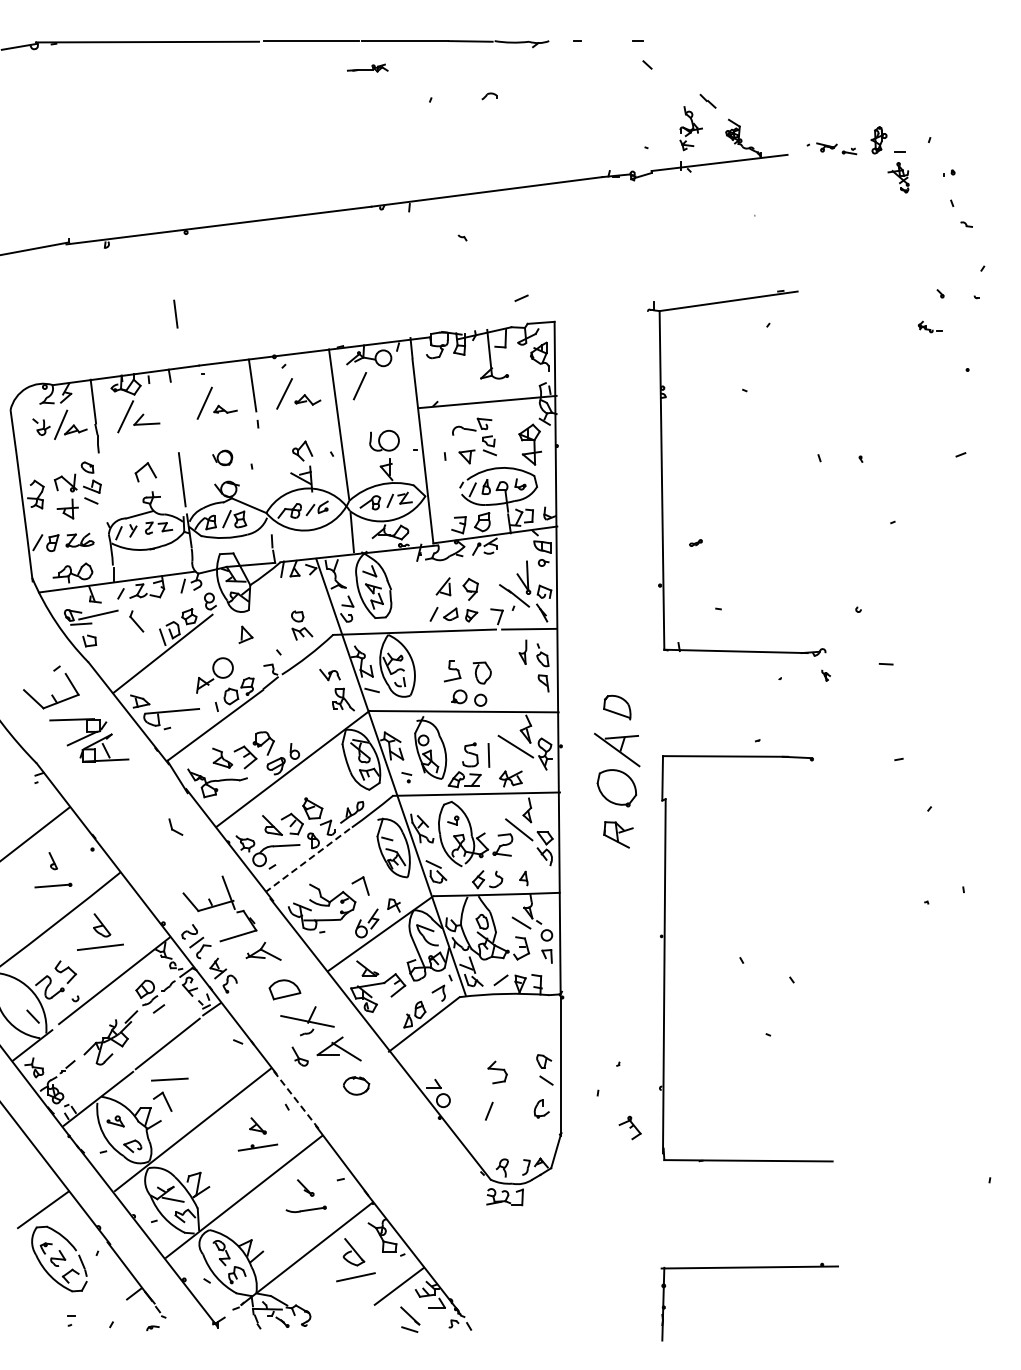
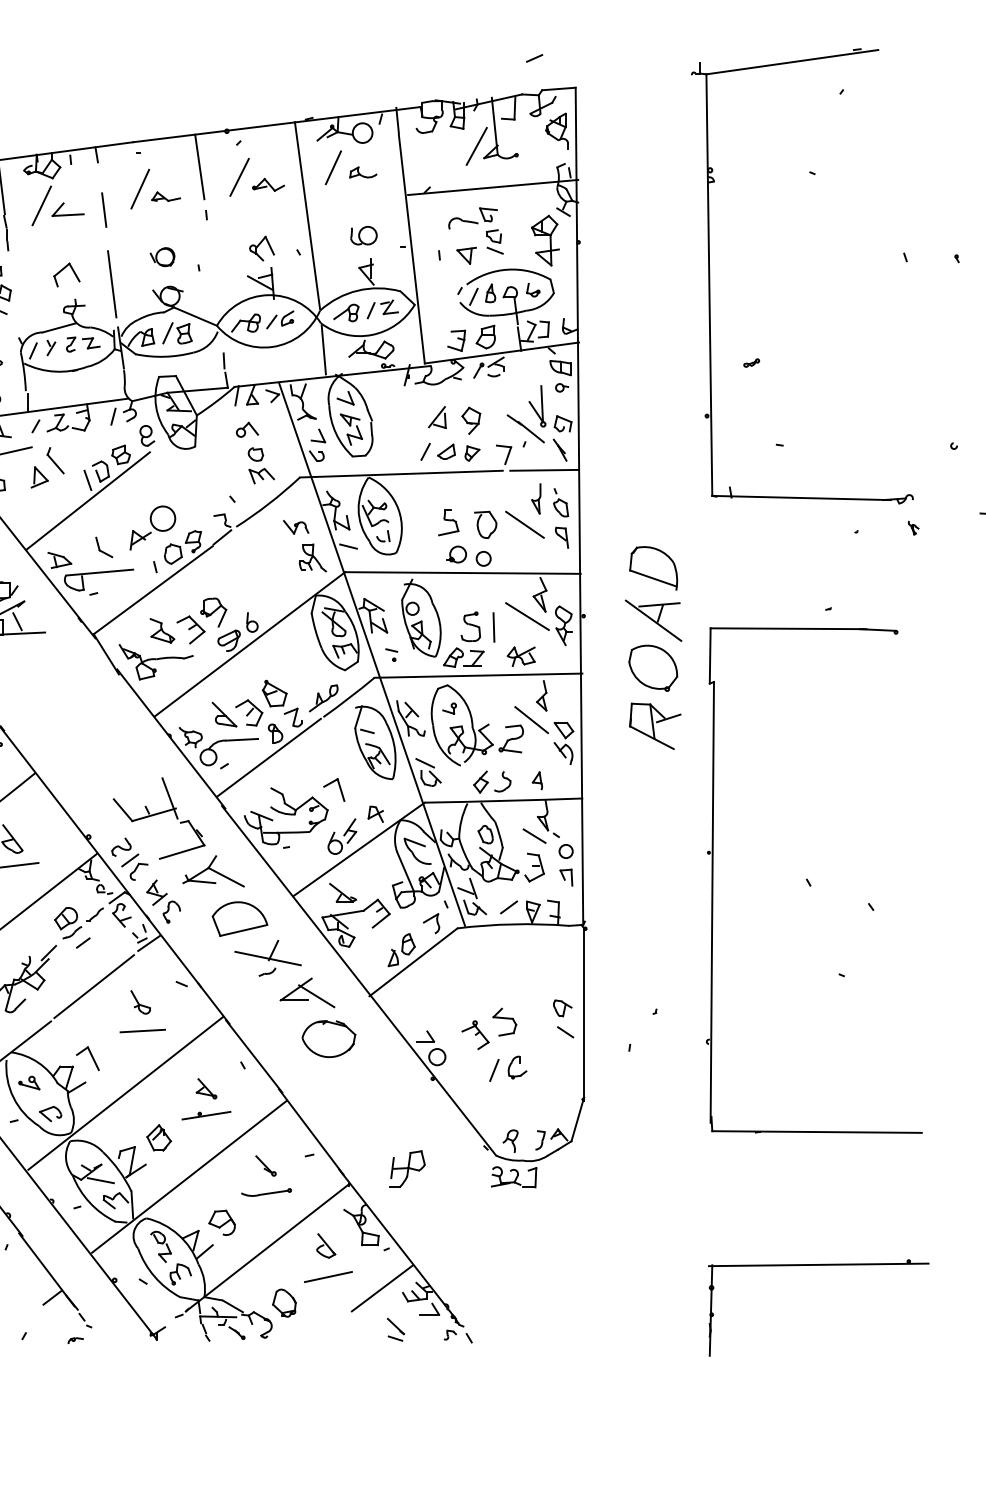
line: (175, 313) -> (103, 209), moved
line: (475, 368) -> (477, 145), added
part: (383, 389) -> (362, 171), added
part: (384, 440) -> (363, 235), size x0.71
part: (290, 596) -> (246, 429), added
part: (245, 634) -> (39, 476), moved
line: (513, 672) -> (524, 524), added
part: (617, 707) -> (653, 567), size x1.43
part: (175, 826) -> (103, 546), moved
part: (618, 834) -> (655, 725), size x1.43
line: (307, 860) -> (268, 758), dashed -> solid
part: (263, 951) -> (213, 871), size x1.43
part: (284, 989) -> (239, 918), size x1.43
part: (299, 1056) -> (139, 1002), moved
line: (169, 1079) -> (142, 1030), moved
part: (356, 1085) -> (329, 1038), size x1.67
line: (296, 1100) -> (254, 1057), dashed -> solid
part: (541, 1108) -> (517, 1066), moved
part: (629, 1127) -> (474, 1034), moved
part: (219, 1165) -> (158, 1137), added
part: (419, 1190) -> (407, 1169), added
part: (270, 1233) -> (222, 1222), added
part: (354, 1252) -> (326, 1246), size x0.71
part: (320, 1298) -> (284, 1303), added
part: (409, 1319) -> (395, 1329), size x0.71

